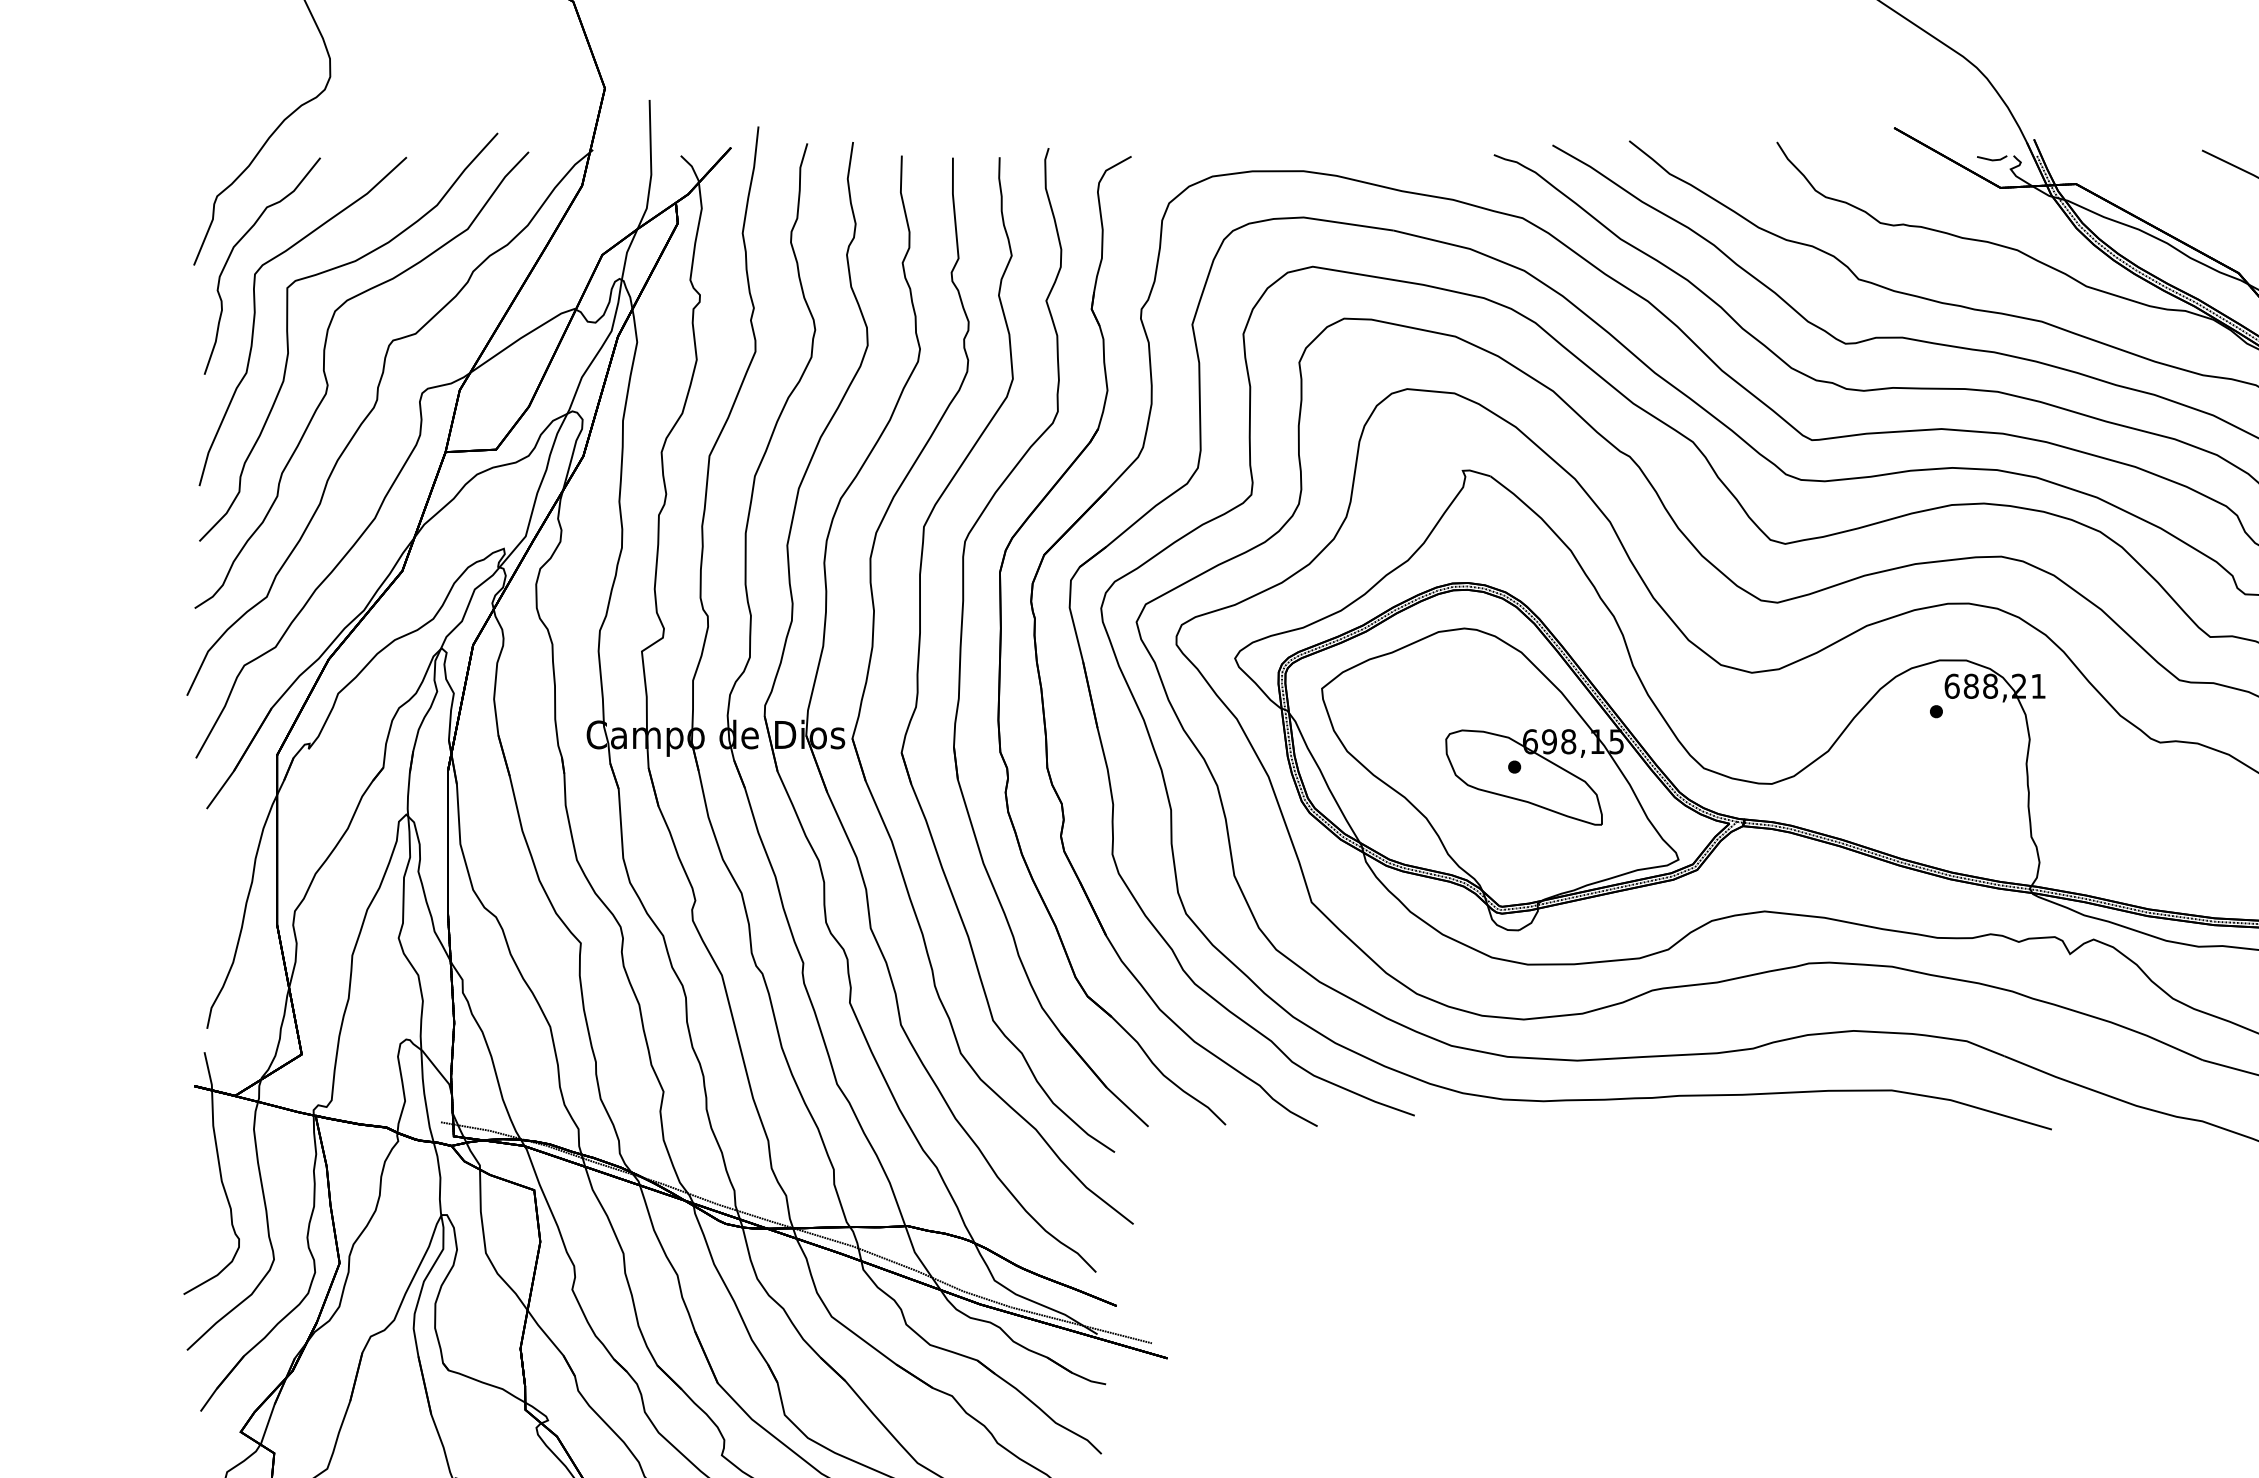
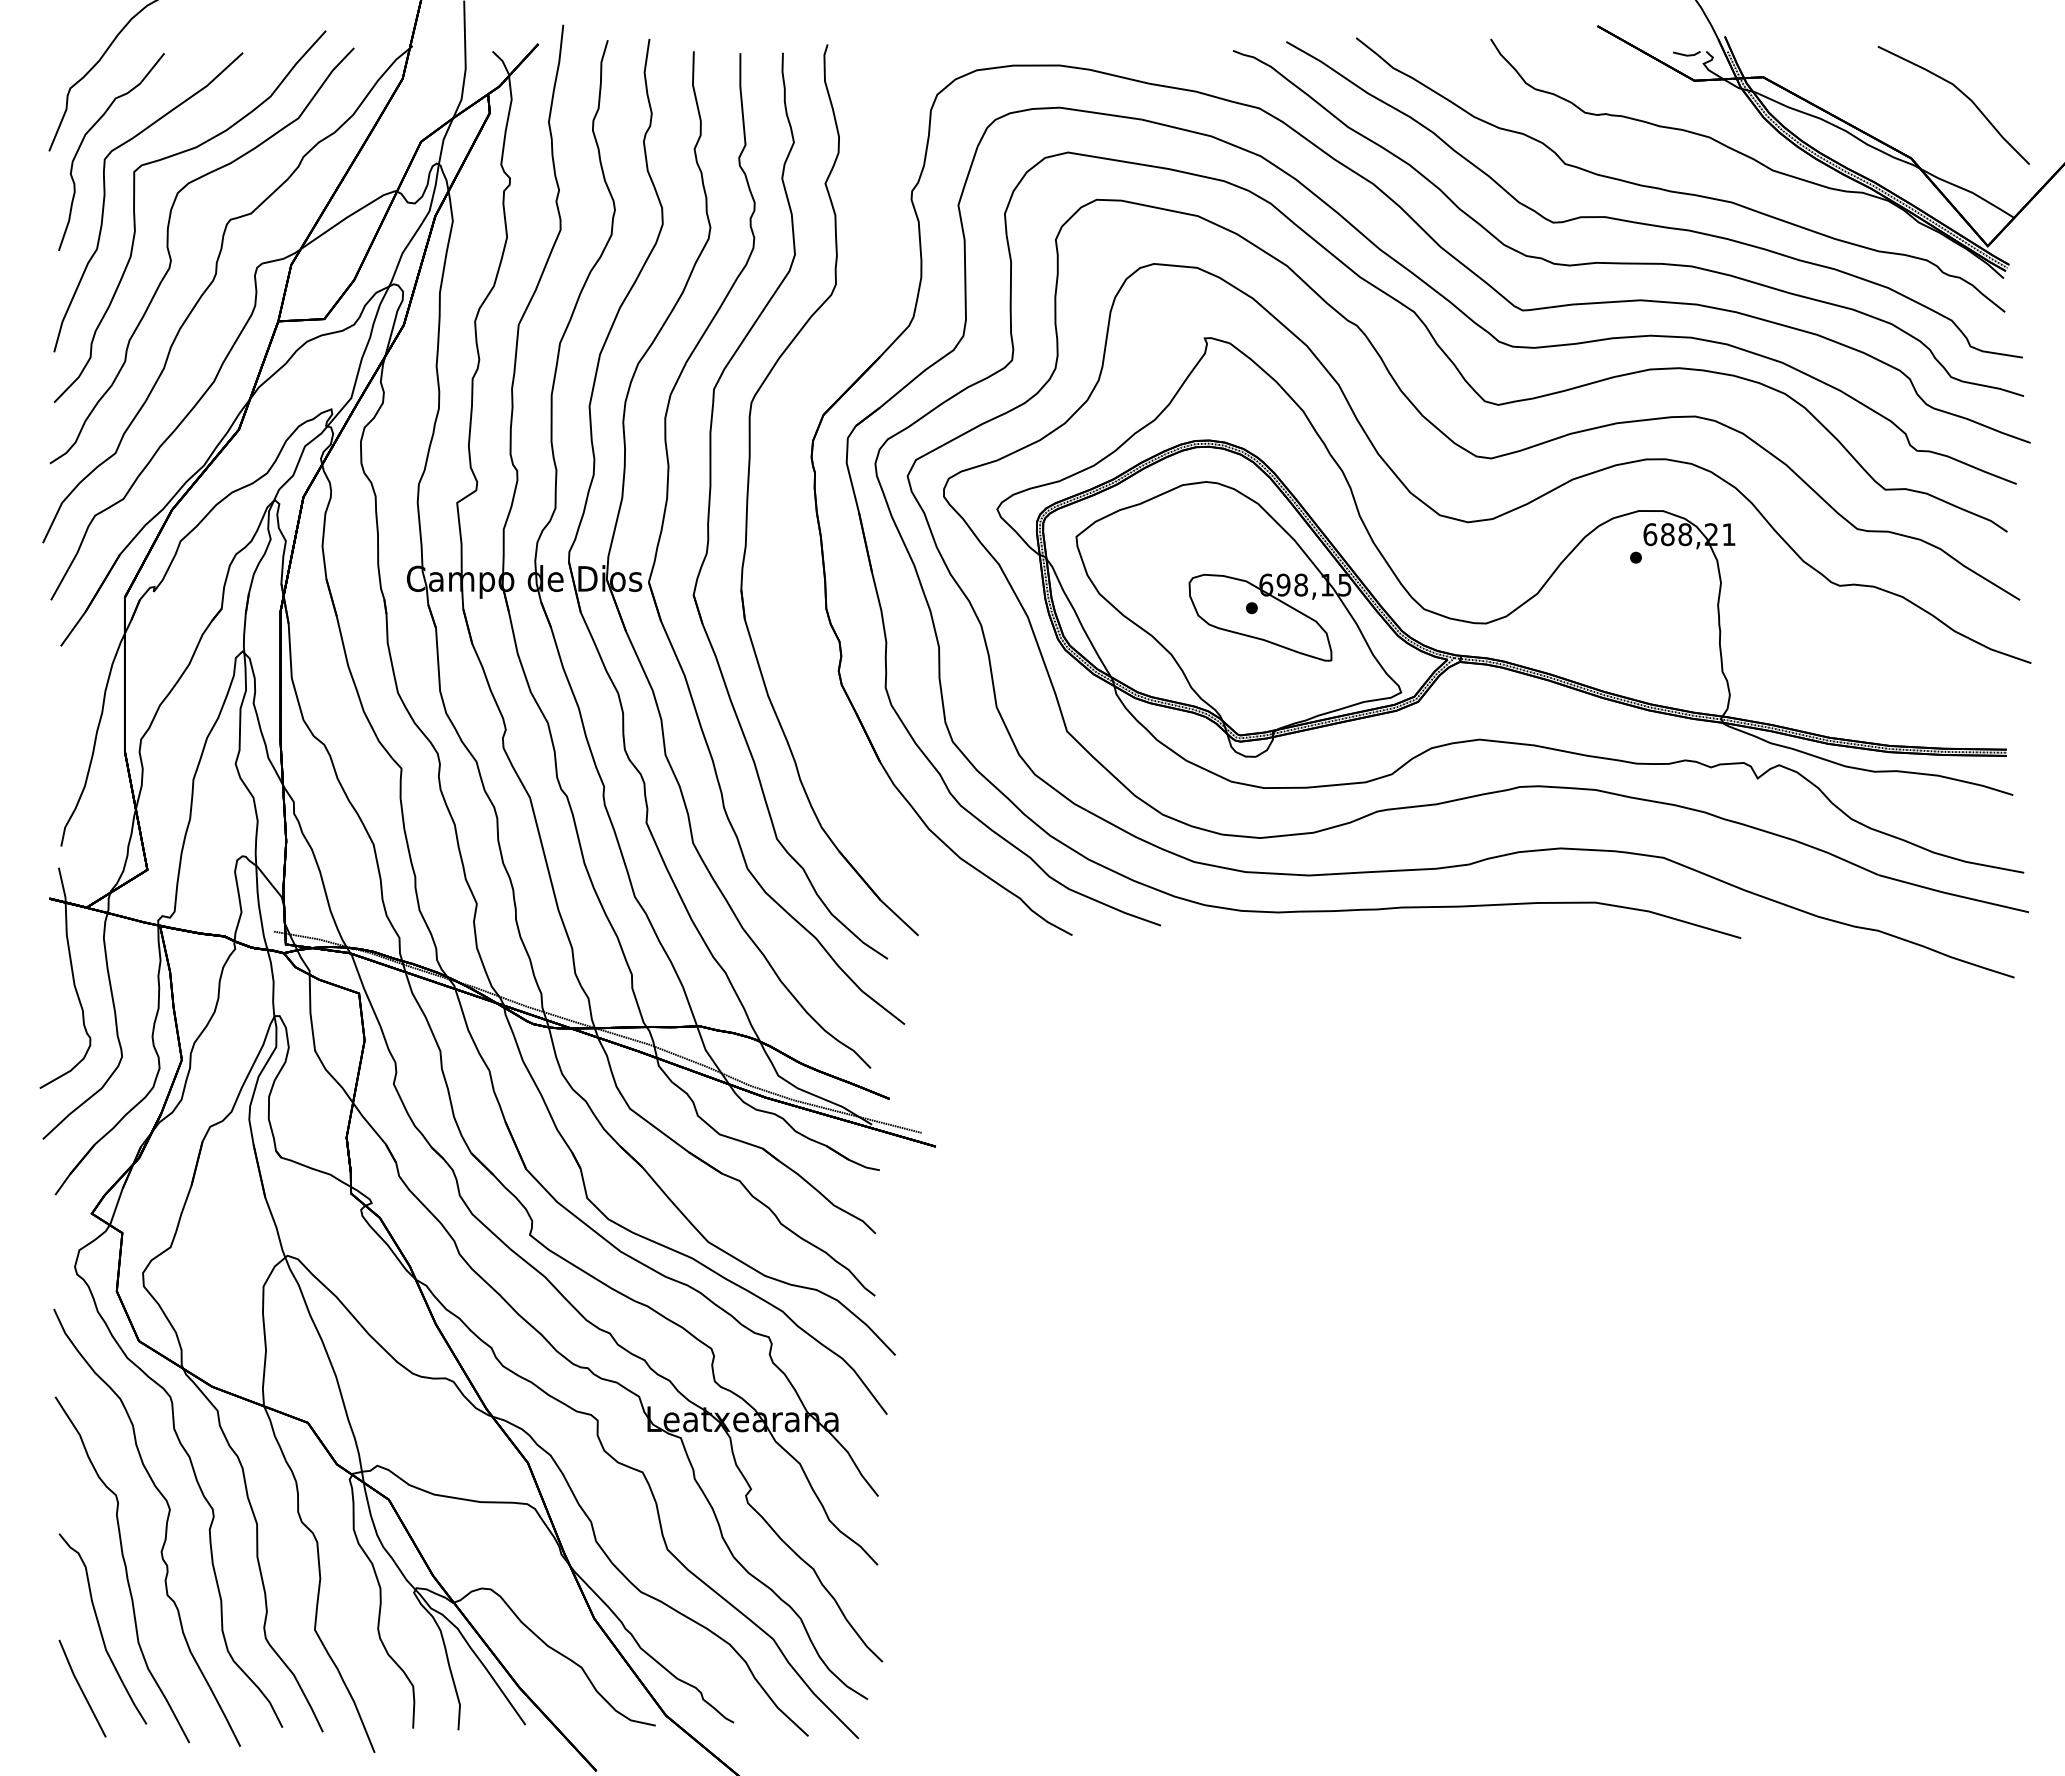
part: (1001, 640) -> (784, 492), removed

